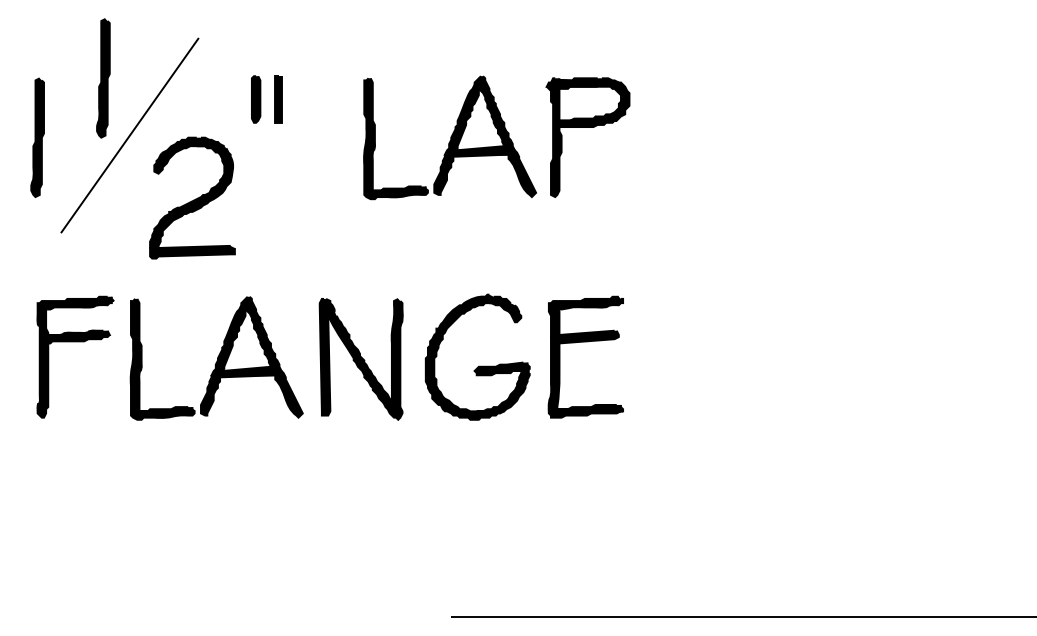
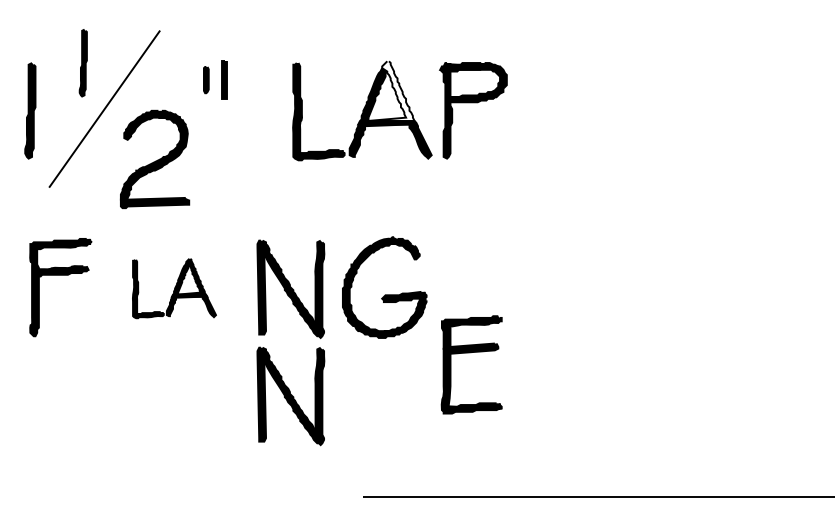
part: (103, 78) -> (83, 63), size x0.7
part: (256, 99) -> (206, 80), size x0.7
fill: (484, 113) -> (390, 91), removed
part: (585, 342) -> (471, 353), moved
part: (216, 358) -> (174, 288), size x0.6
part: (360, 492) -> (290, 396), added

